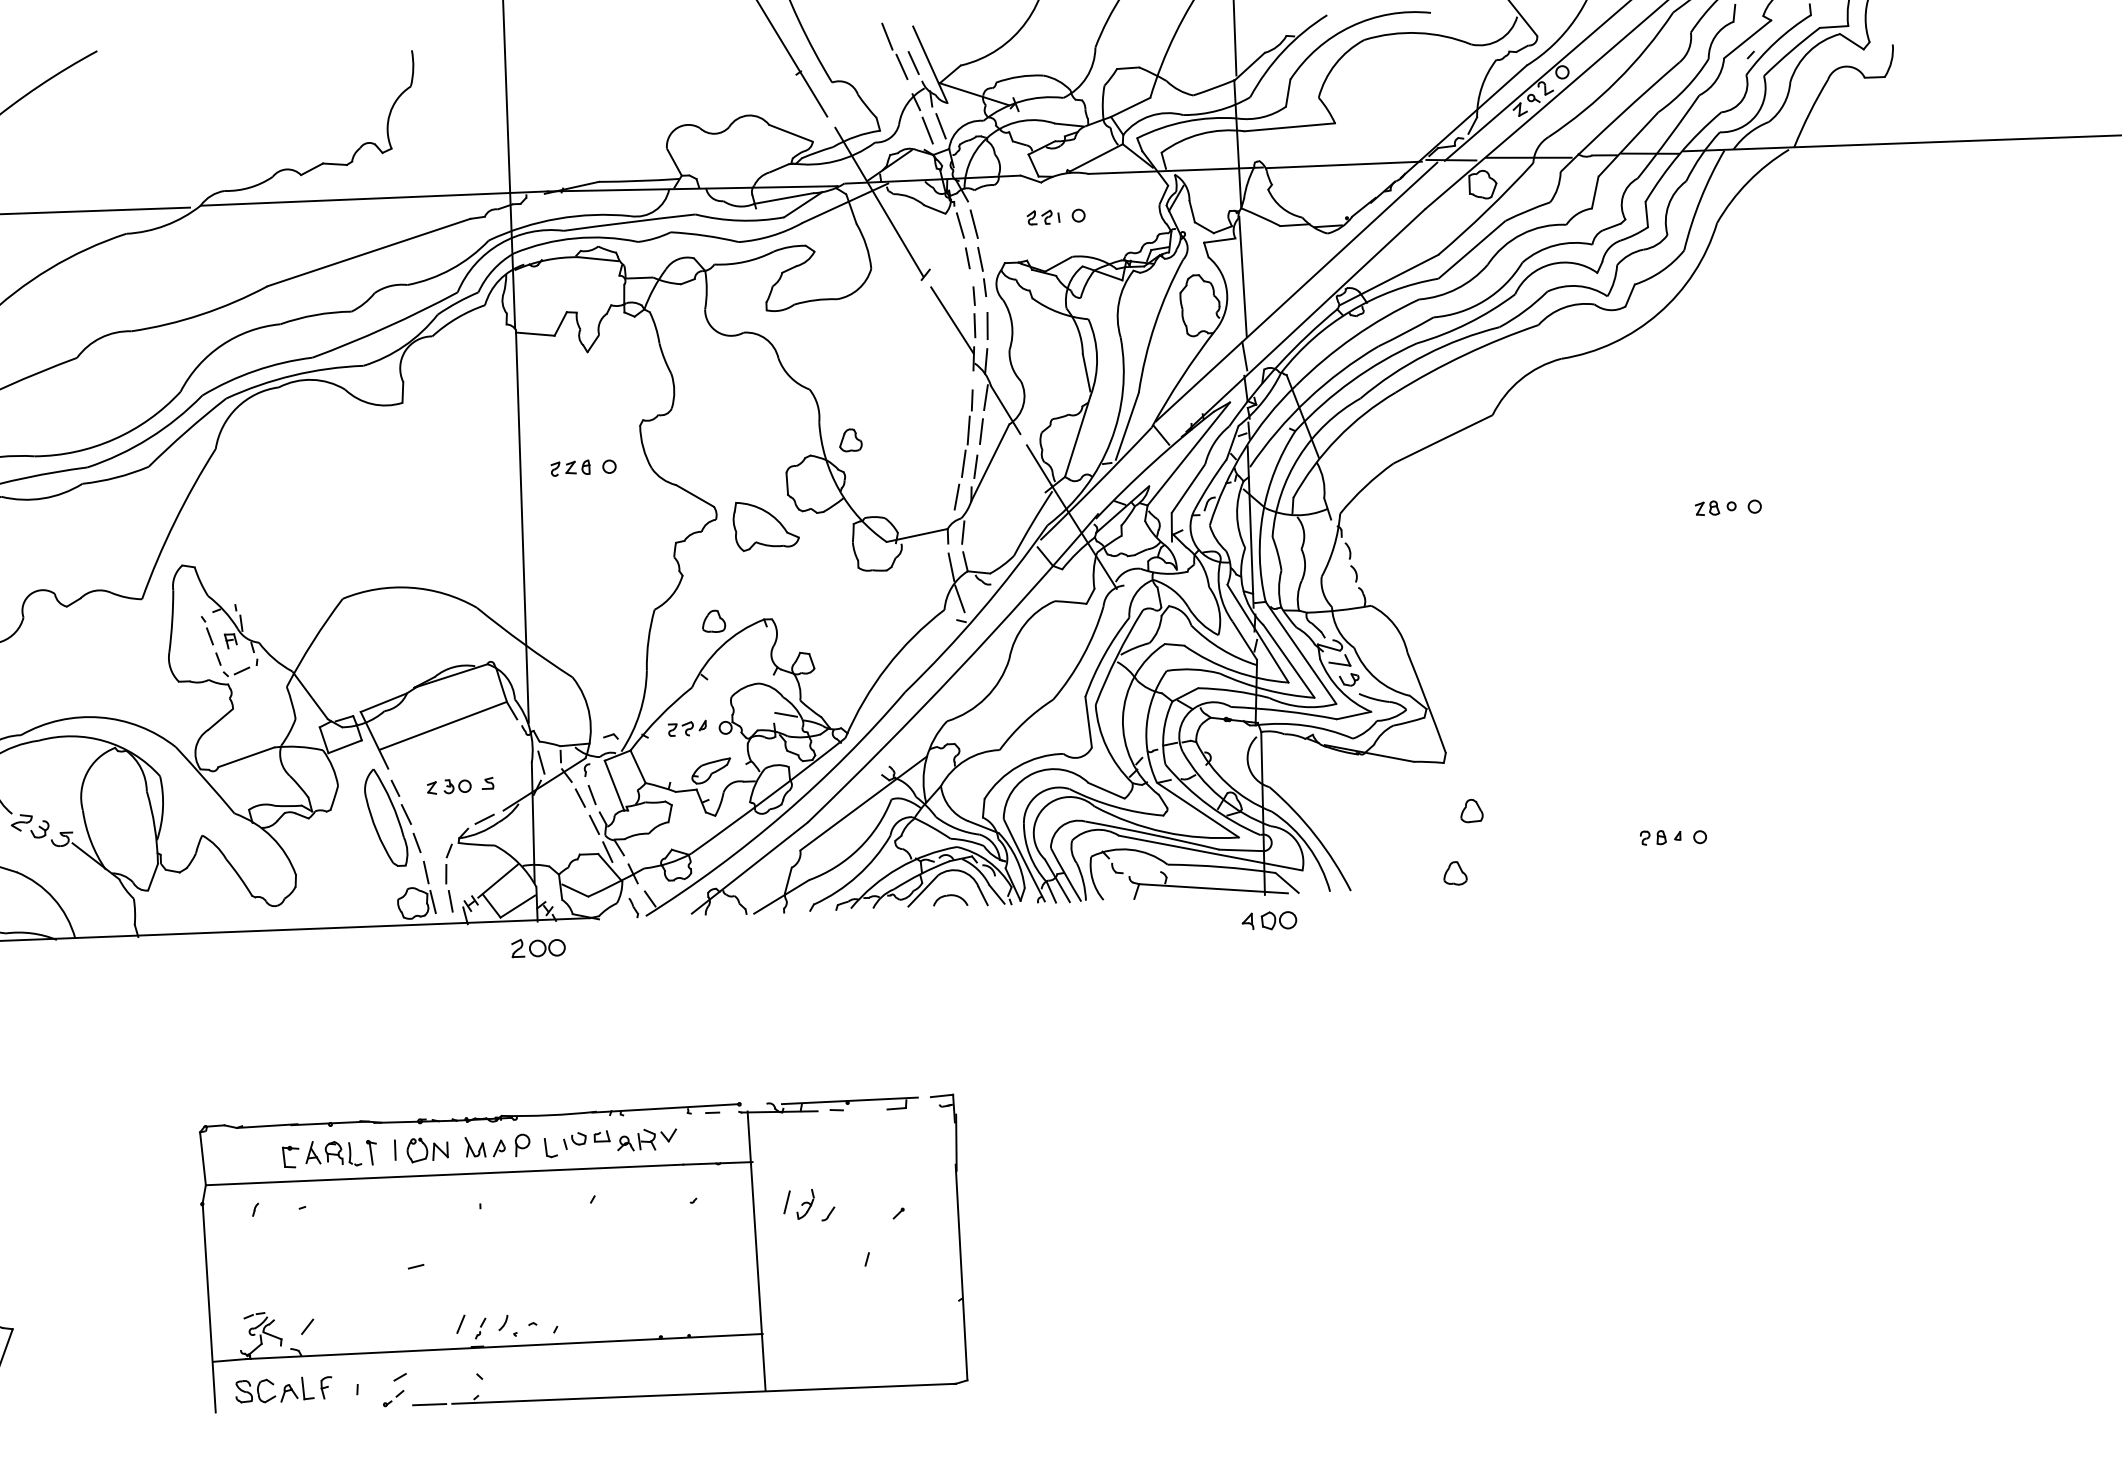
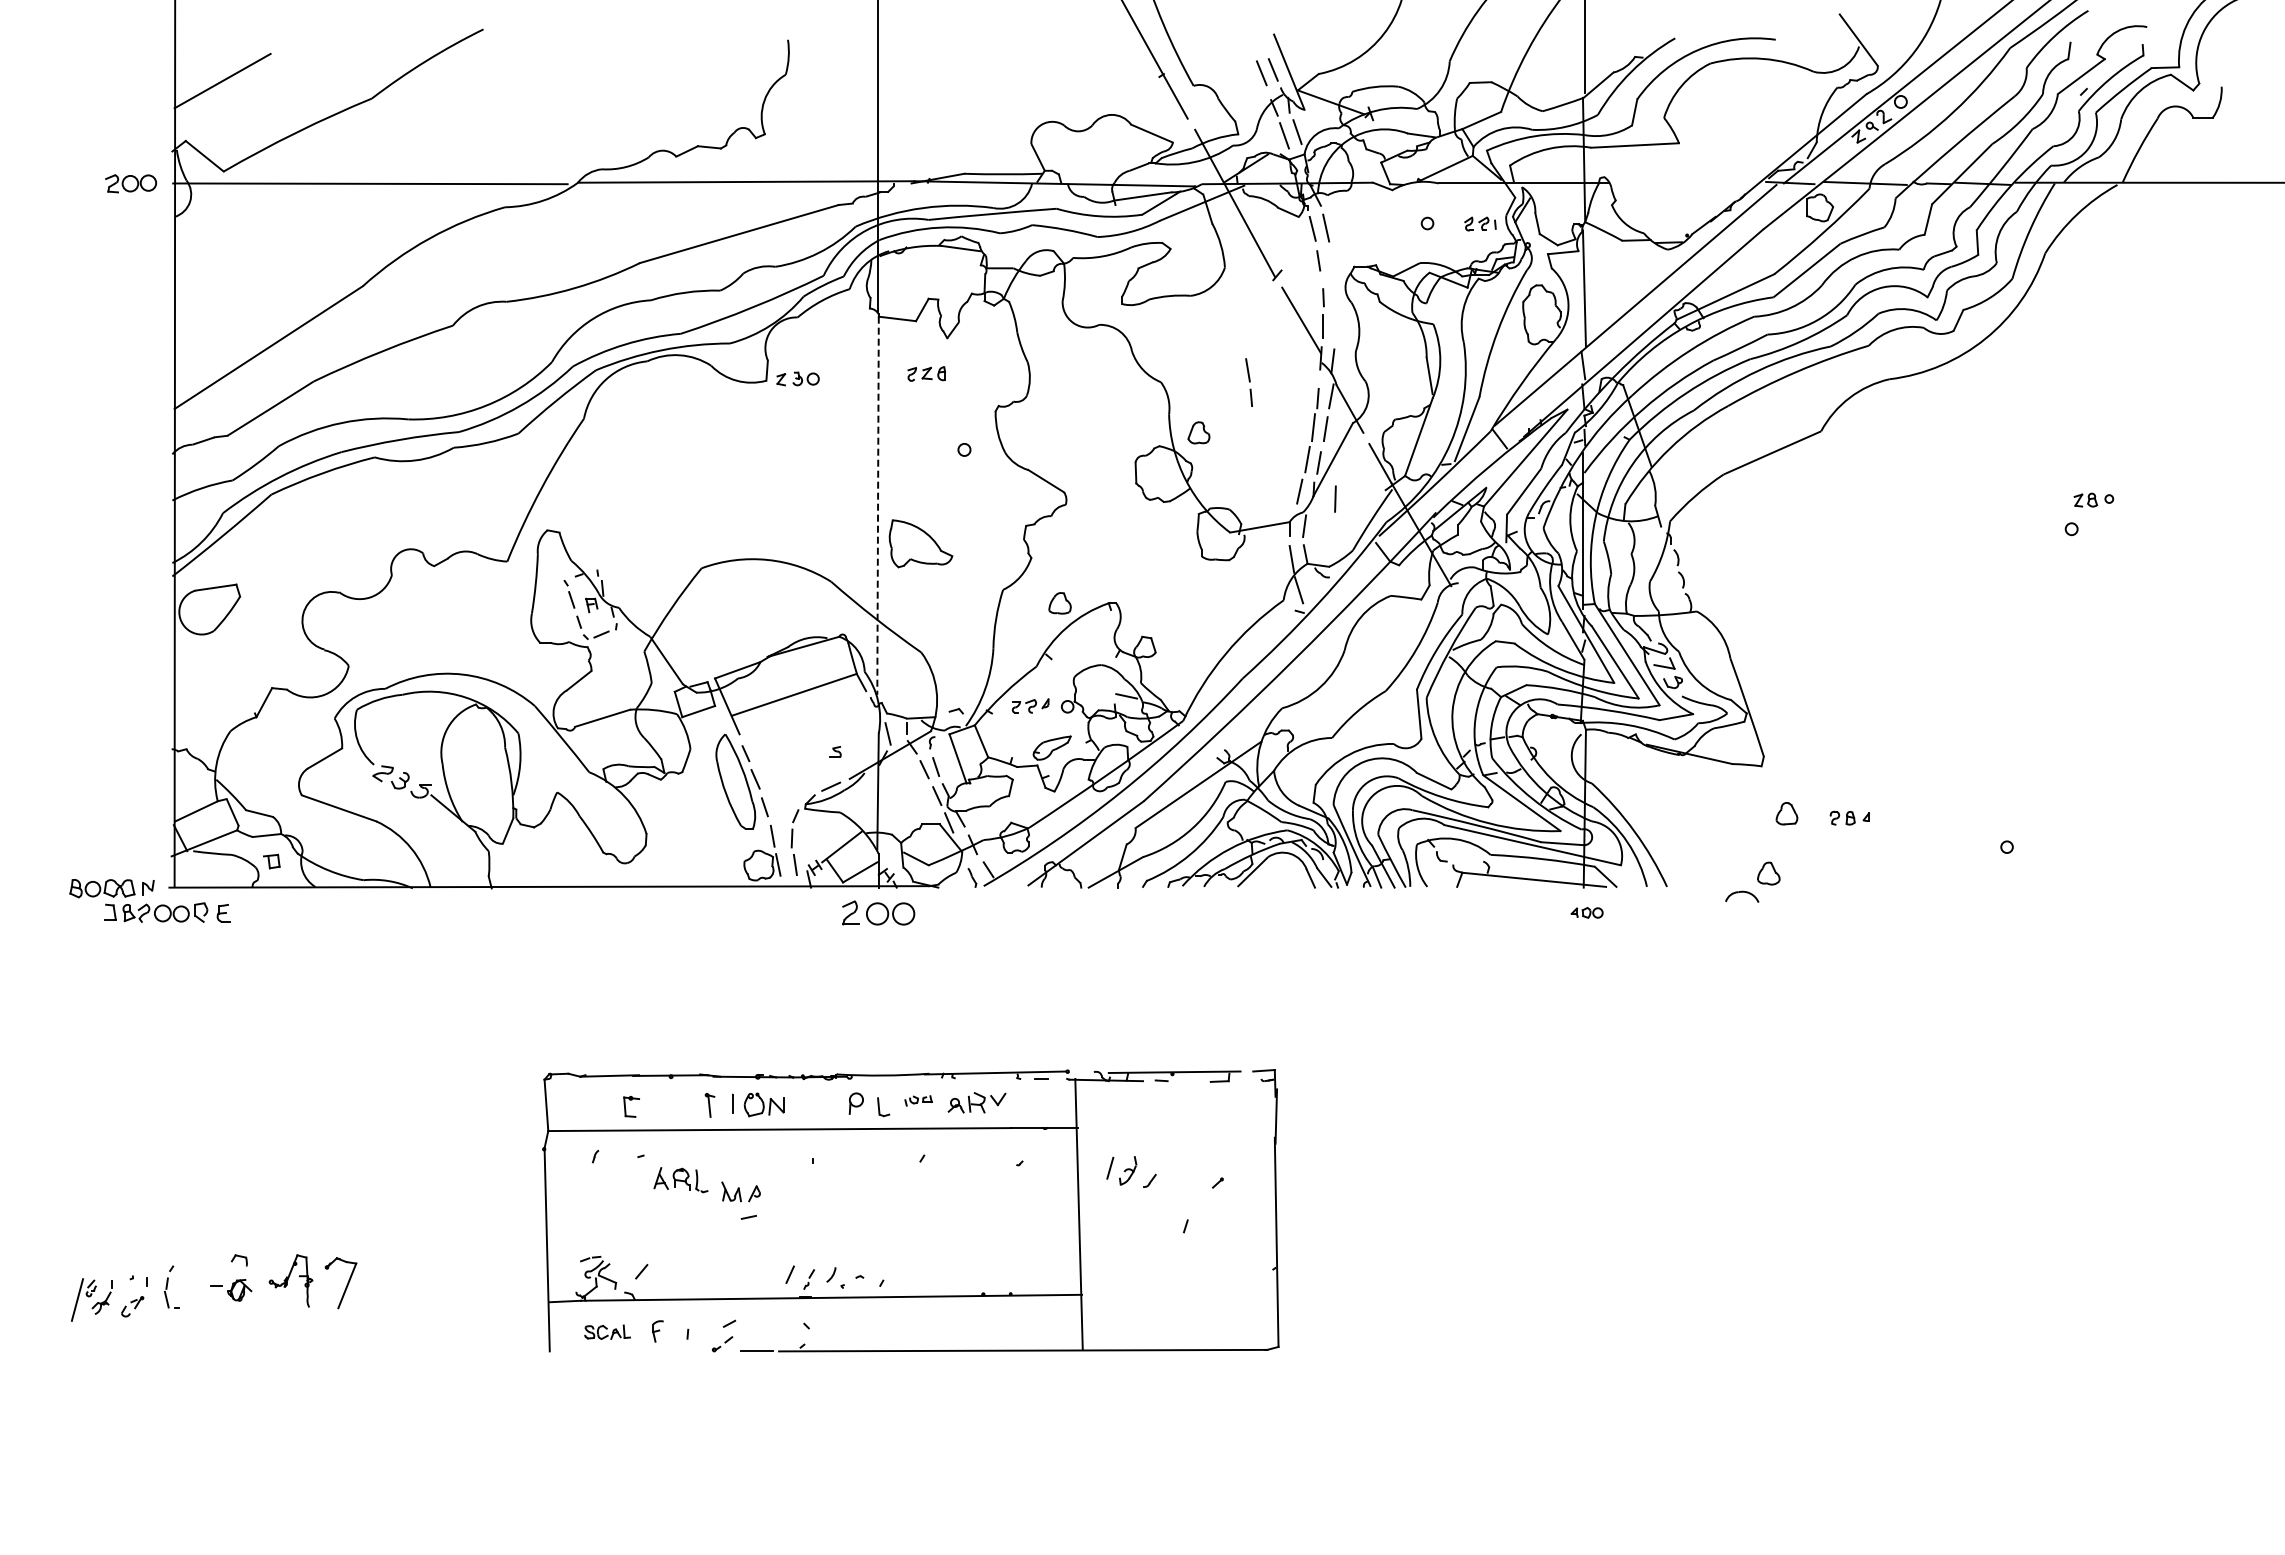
line: (887, 36) -> (1248, 43), removed
line: (1344, 164) -> (1686, 183), removed
part: (1043, 216) -> (1480, 223), moved
part: (981, 271) -> (1248, 382), moved
line: (987, 325) -> (1335, 498), moved
part: (570, 467) -> (926, 373), moved
part: (1715, 507) -> (2093, 499), moved
part: (765, 525) -> (920, 543), moved
line: (522, 528) -> (878, 506), solid -> dashed
part: (448, 786) -> (797, 378), moved
part: (1660, 836) -> (1849, 817), moved
part: (950, 900) -> (1742, 896), moved
part: (1268, 920) -> (1586, 912), size x0.6
part: (538, 947) -> (878, 912), size x1.4
part: (586, 1139) -> (918, 1100), size x0.6
part: (484, 1146) -> (740, 1191), moved
part: (333, 1154) -> (680, 1180), moved
part: (274, 1390) -> (607, 1332), size x0.6

